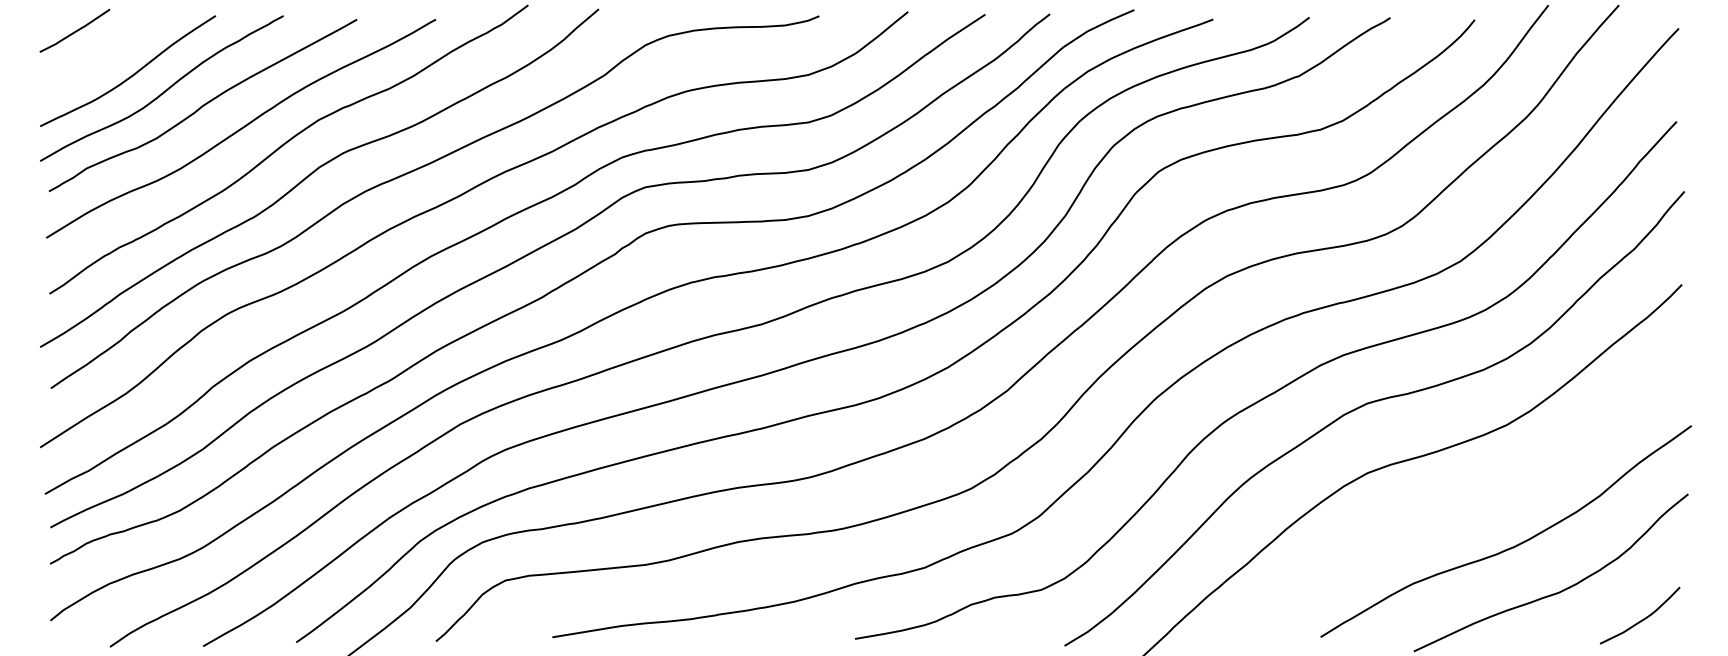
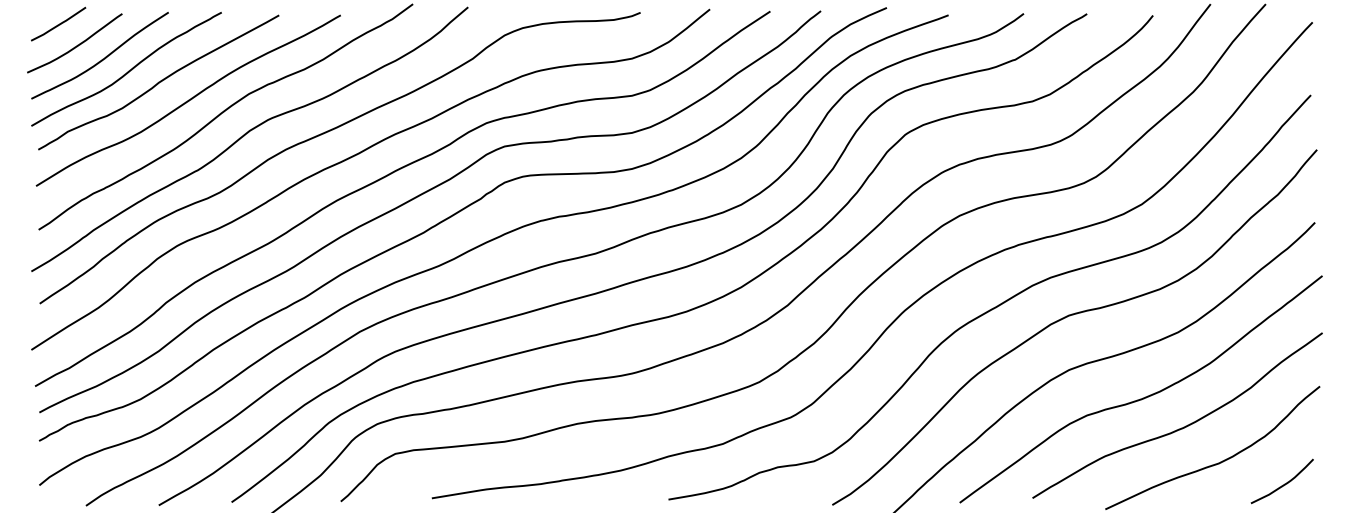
curve: (97, 58) -> (76, 45), added
curve: (1462, 508) -> (1143, 397), added

